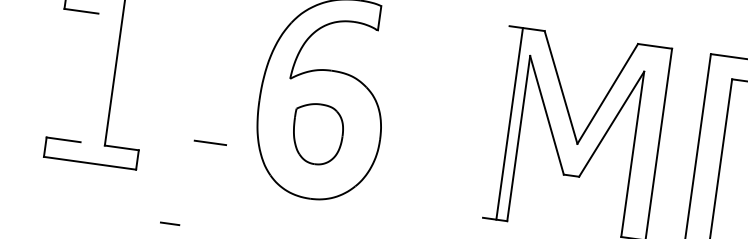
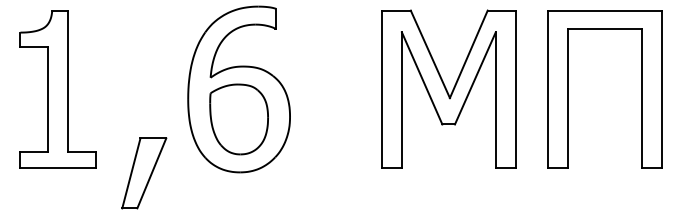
line: (89, 77) -> (48, 99), added
line: (509, 123) -> (381, 89), moved
part: (317, 134) -> (238, 119), size x1.43
line: (177, 181) -> (131, 173), added
line: (202, 185) -> (151, 173), added

